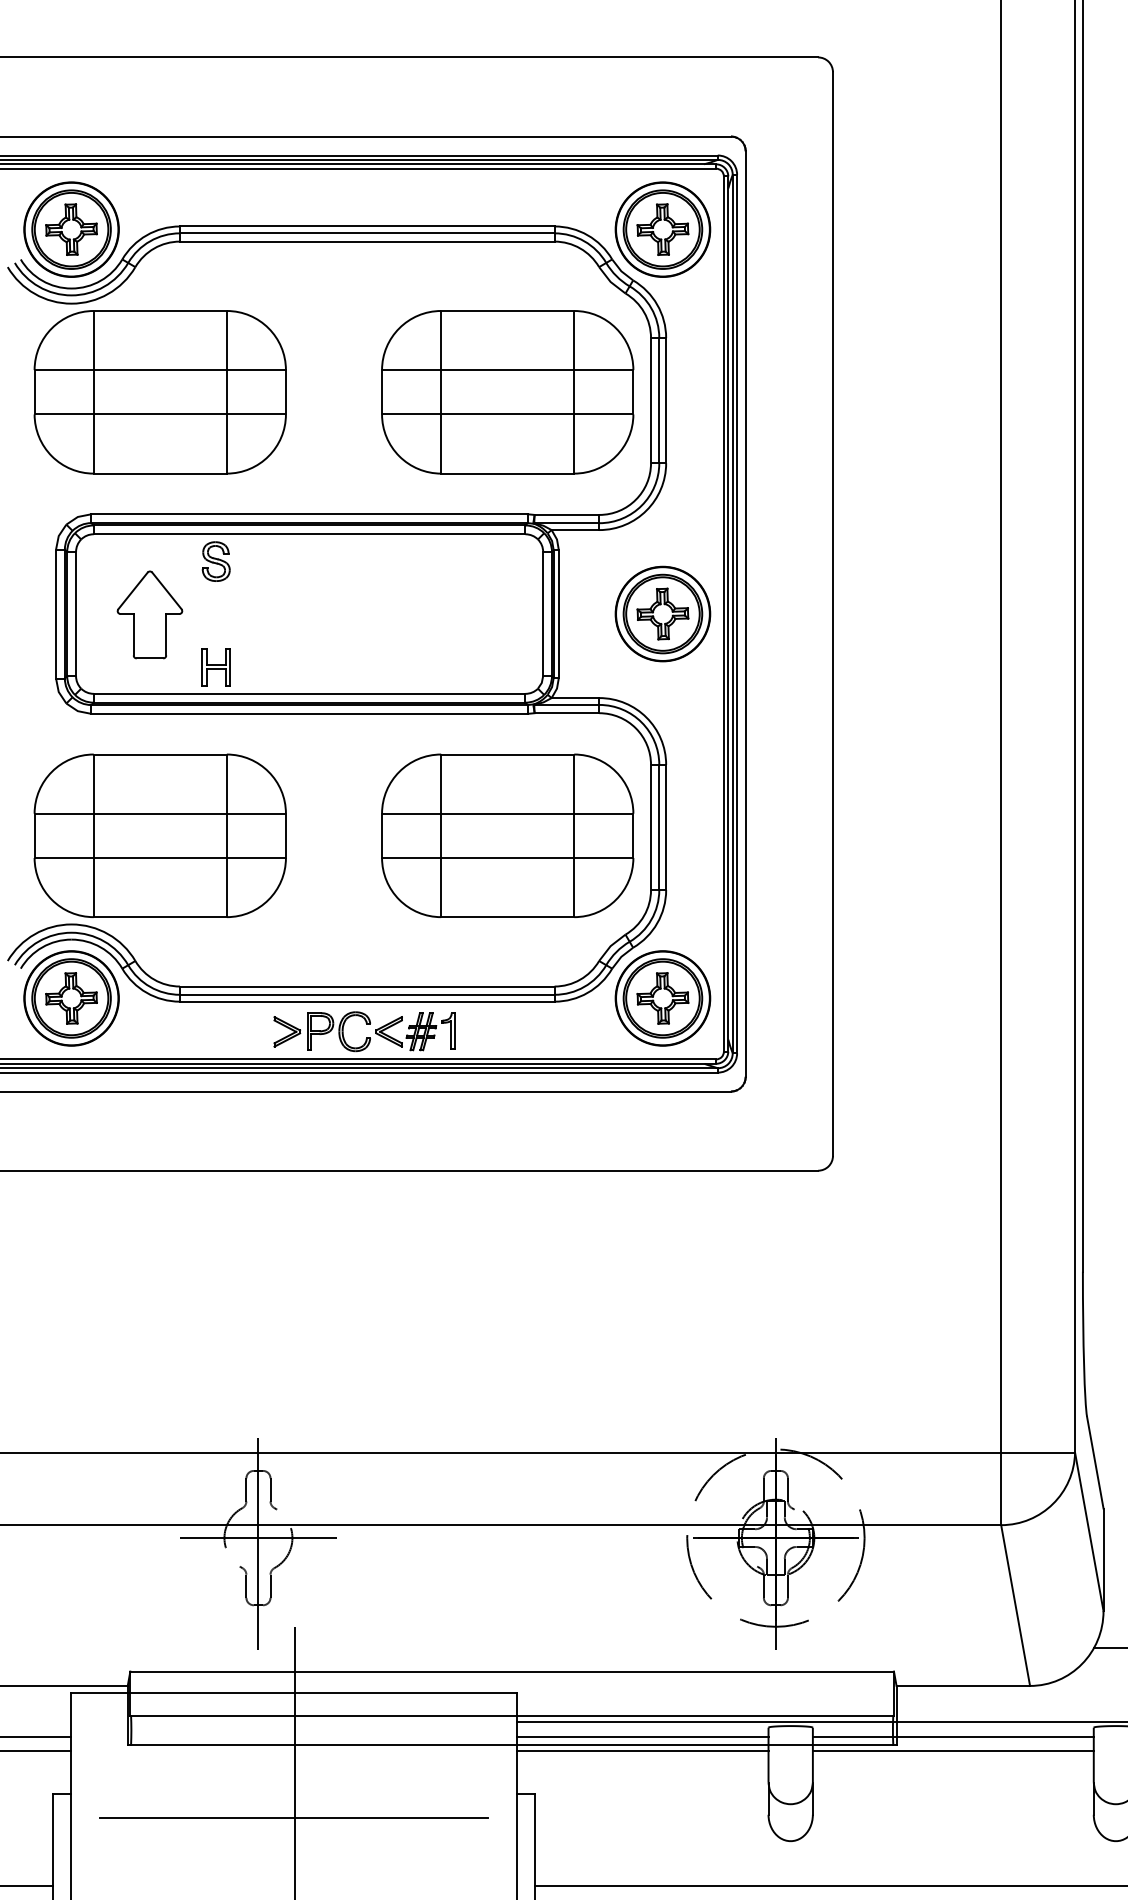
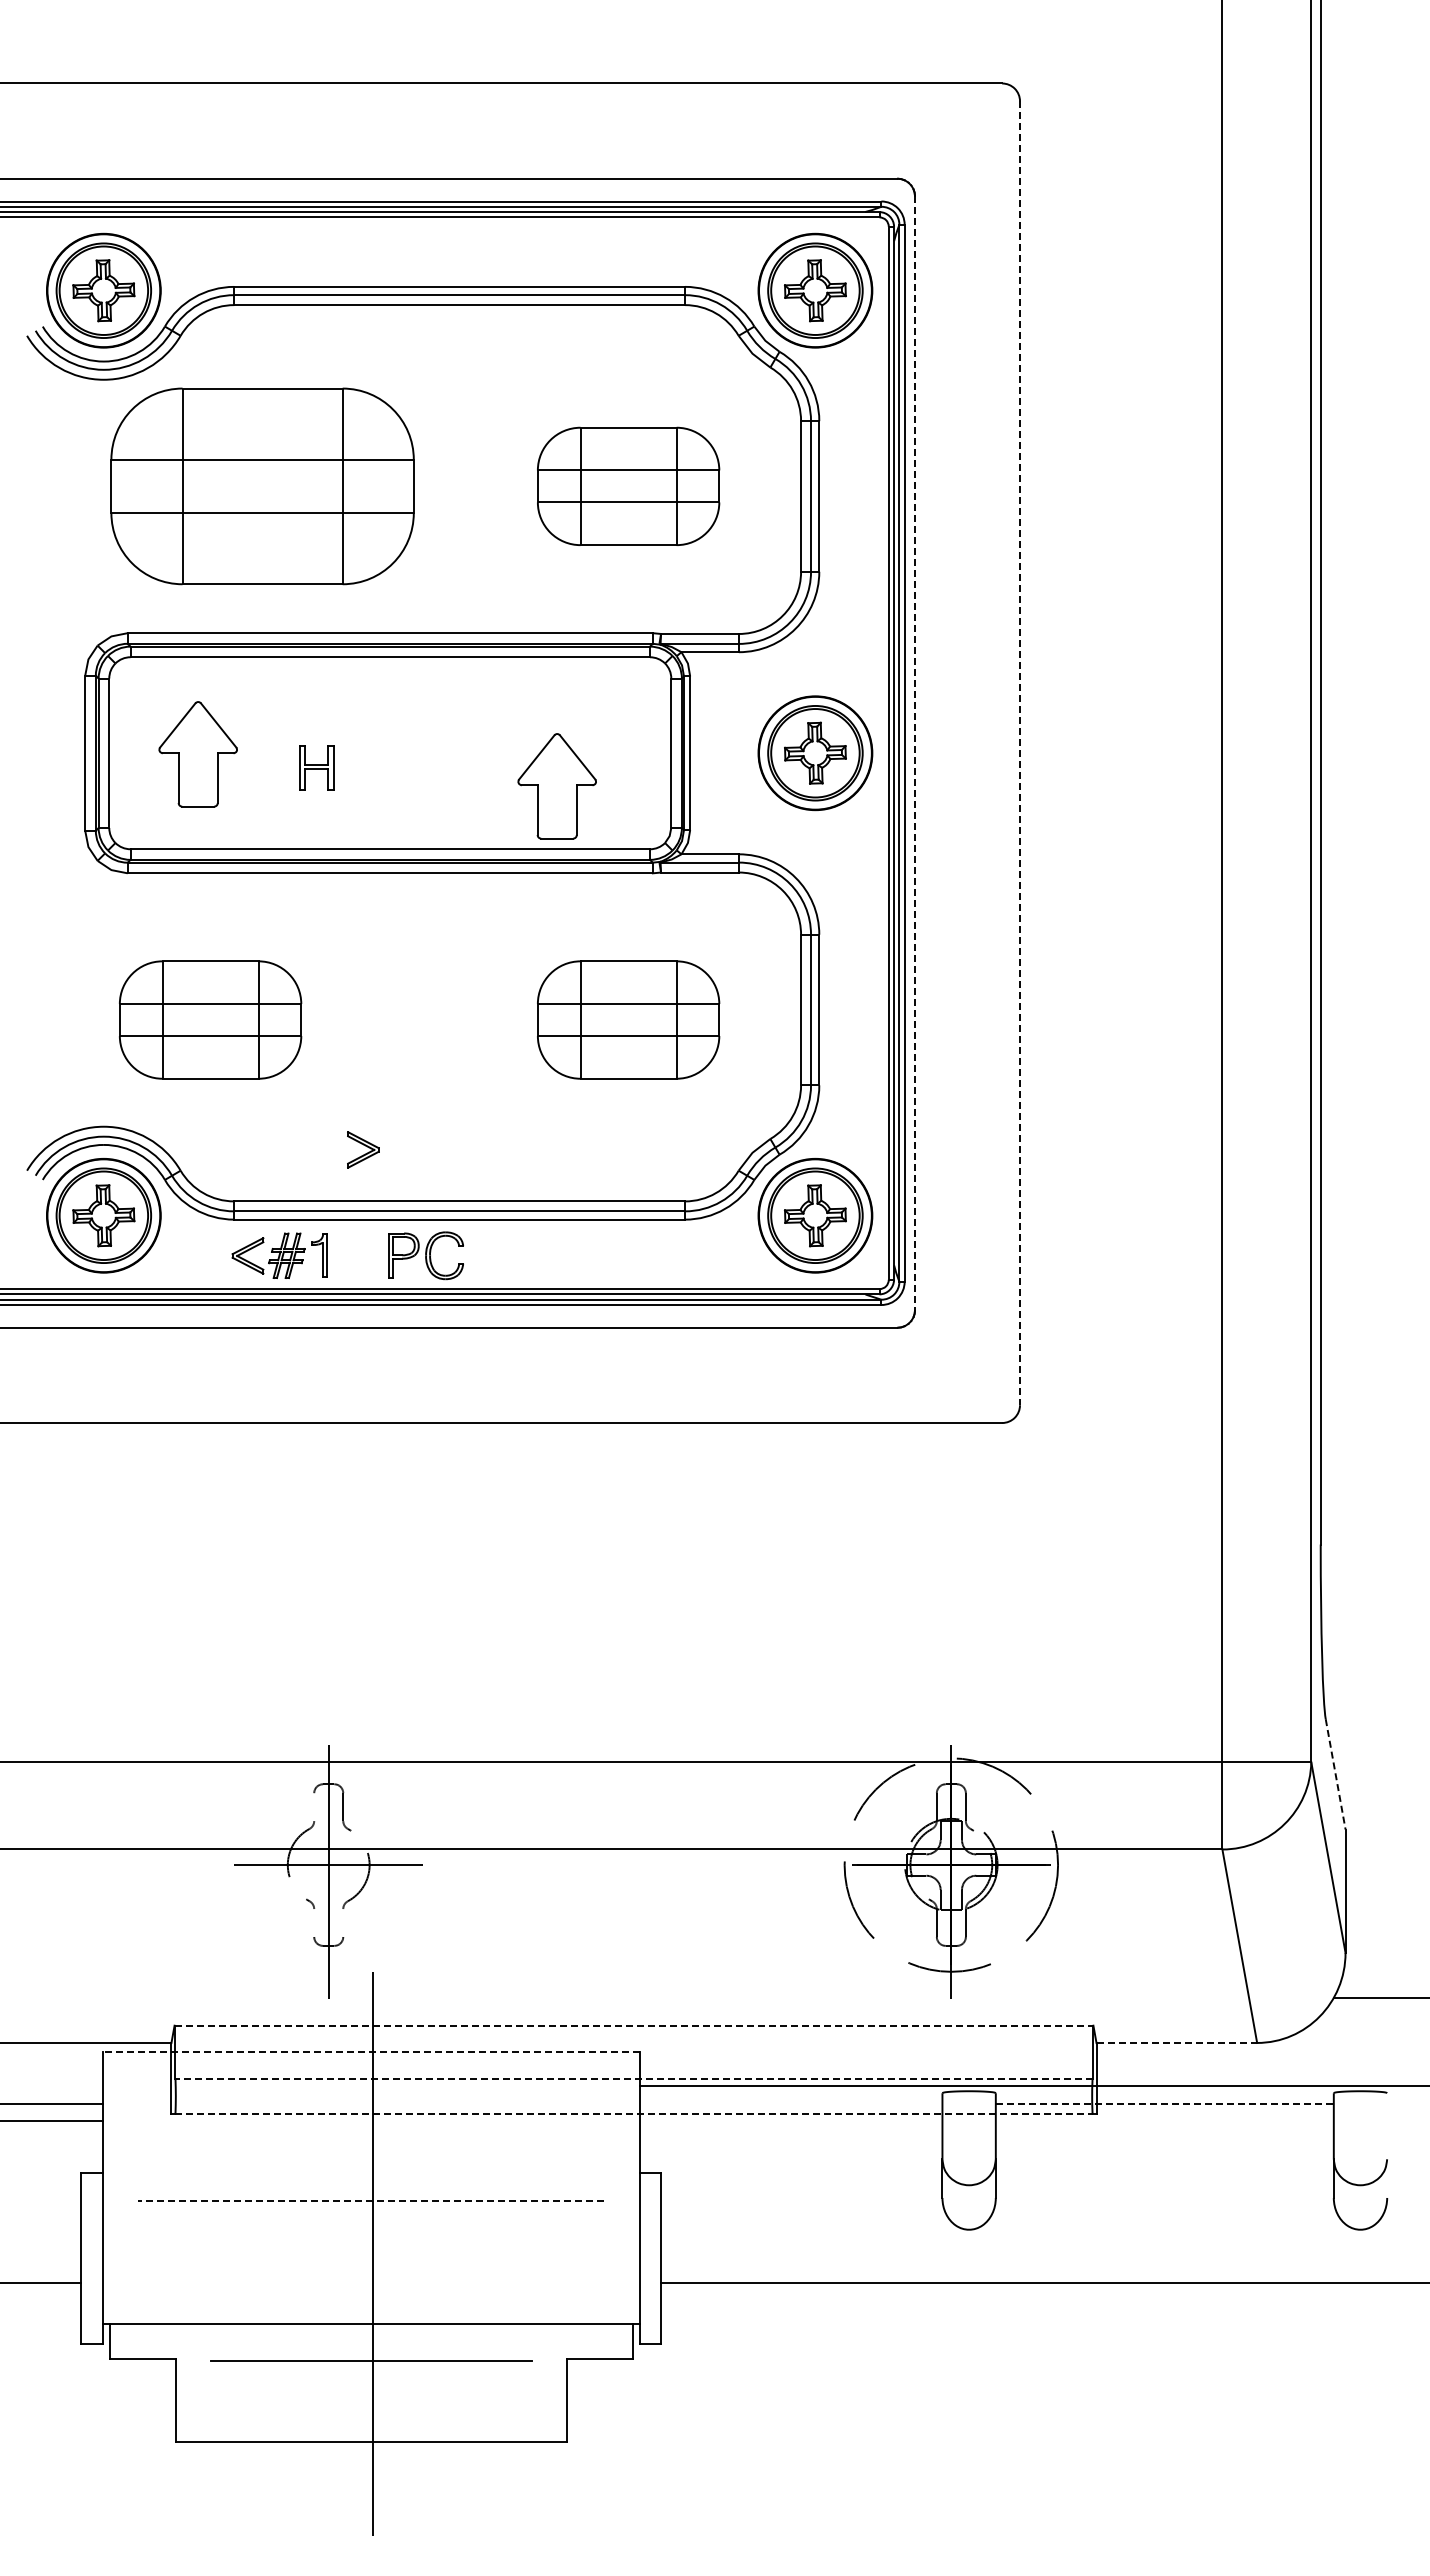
part: (160, 392) -> (262, 486), moved
part: (507, 392) -> (628, 486), size x0.6
part: (215, 561) -> (277, 689), removed
line: (746, 614) -> (915, 753), solid -> dashed
line: (833, 614) -> (1020, 753), solid -> dashed
part: (447, 641) -> (556, 786), added
part: (215, 667) -> (316, 767), moved
part: (160, 835) -> (210, 1019), size x0.6
part: (507, 835) -> (628, 1019), size x0.6
part: (287, 1031) -> (363, 1149), moved
part: (415, 1031) -> (279, 1255), moved
line: (1095, 1462) -> (1335, 1774), solid -> dashed
line: (246, 1490) -> (314, 1807), removed
line: (246, 1586) -> (314, 1923), removed
line: (270, 1586) -> (343, 1923), removed
line: (512, 1671) -> (634, 2025), solid -> dashed
line: (963, 1685) -> (1177, 2042), solid -> dashed
line: (294, 1693) -> (371, 2051), solid -> dashed
line: (512, 1715) -> (634, 2078), solid -> dashed
line: (643, 1737) -> (791, 2104), removed
line: (953, 1737) -> (1164, 2104), solid -> dashed
line: (512, 1745) -> (634, 2114), solid -> dashed
line: (643, 1751) -> (791, 2121), removed
line: (953, 1751) -> (1164, 2121), removed
line: (293, 1817) -> (370, 2201), solid -> dashed

